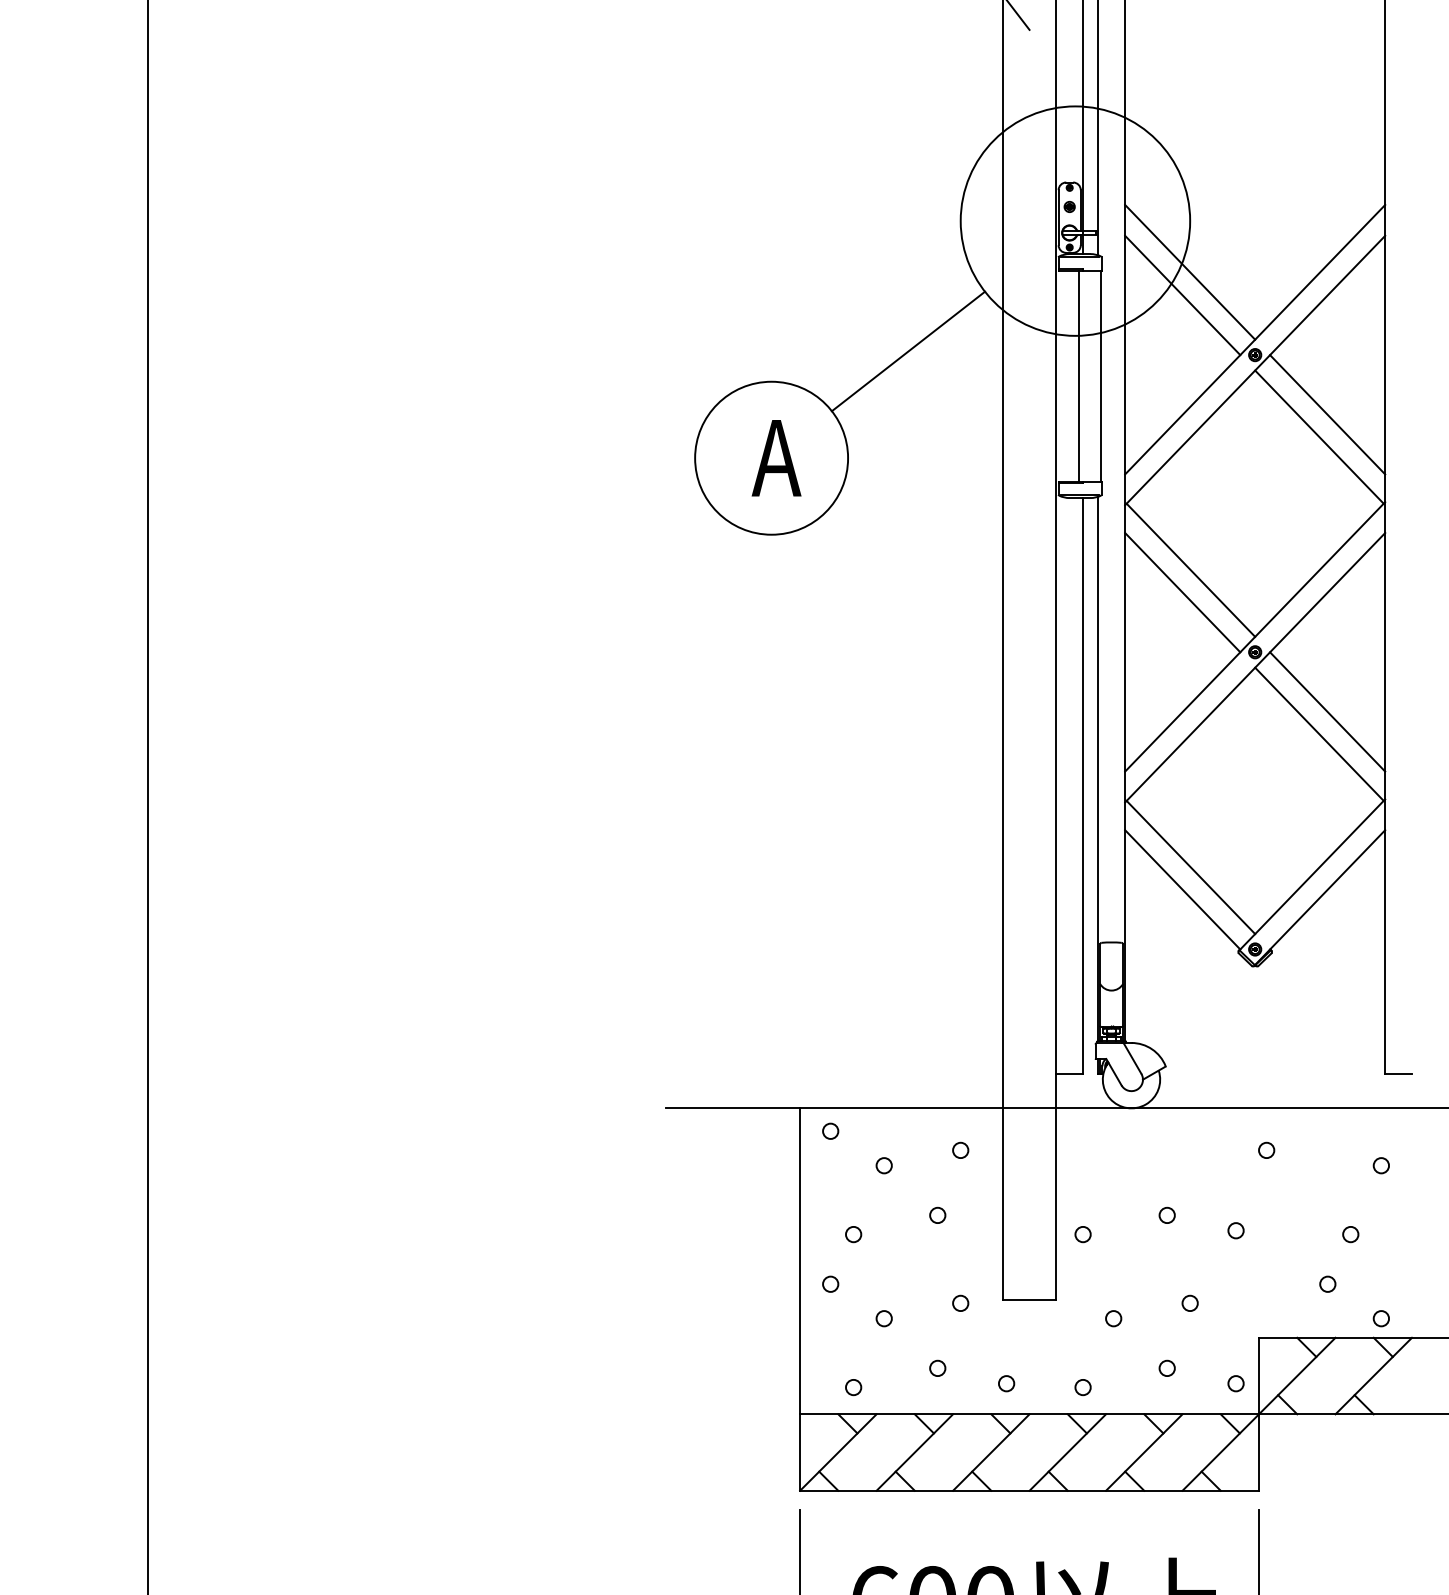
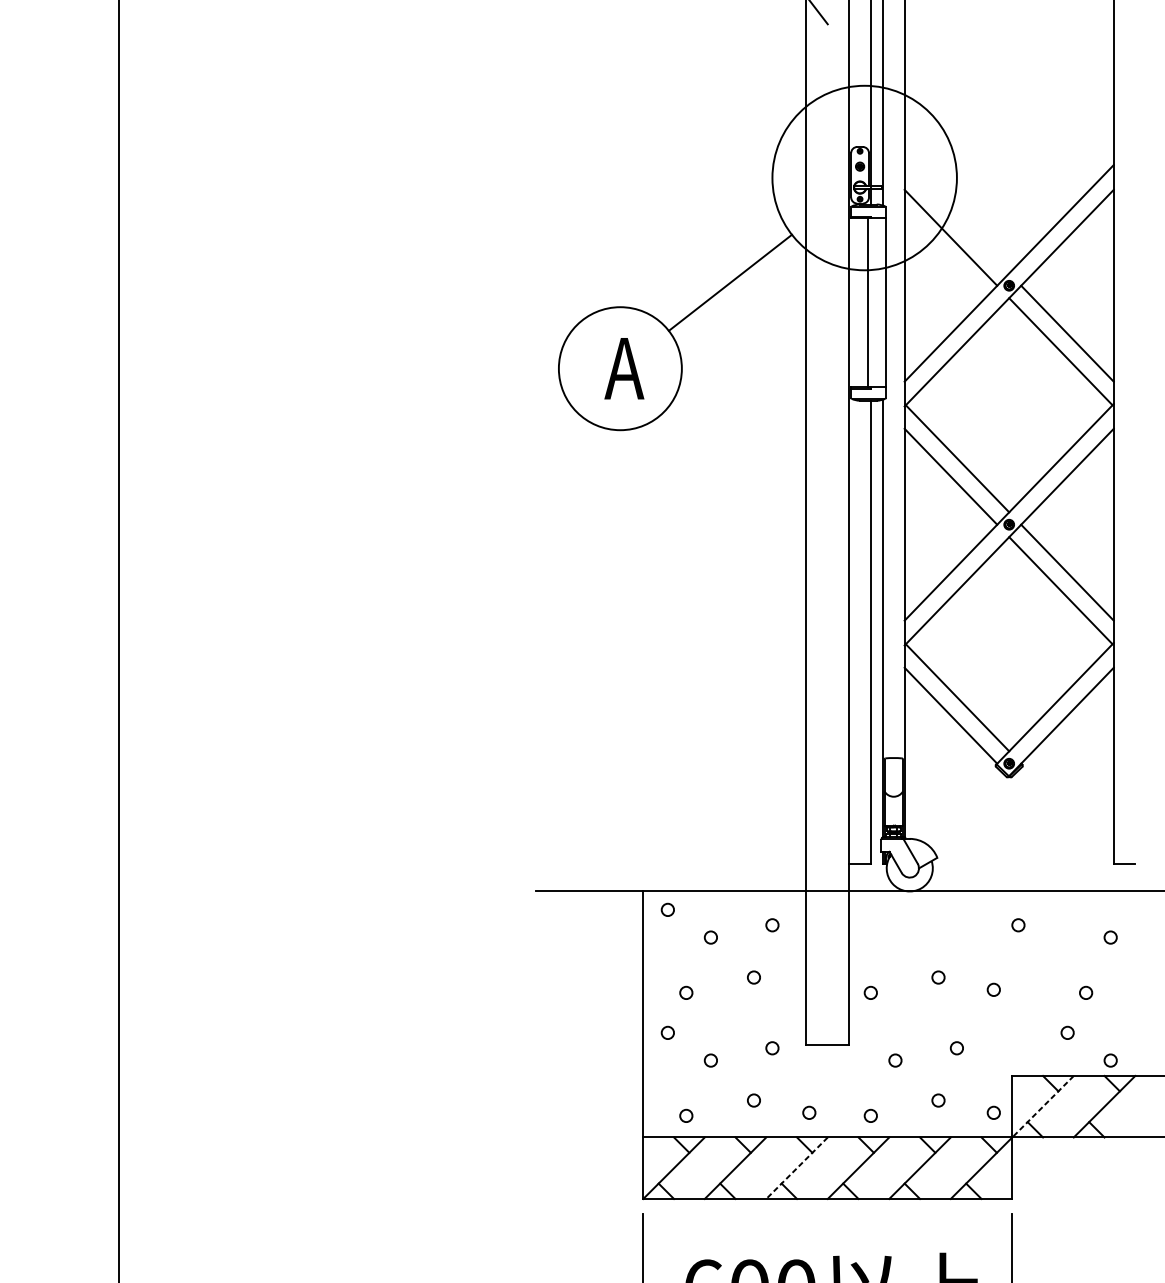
line: (1190, 271) -> (957, 218), removed
line: (1296, 1376) -> (1042, 1107), solid -> dashed
line: (990, 1452) -> (796, 1168), solid -> dashed

